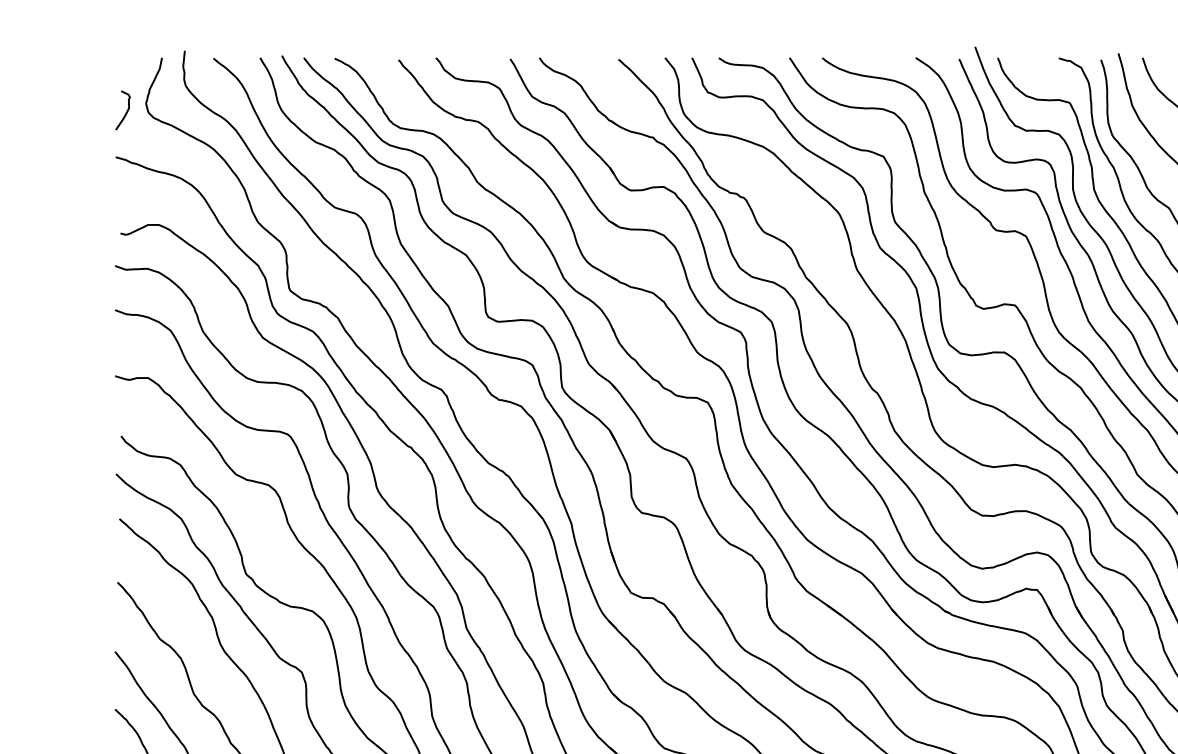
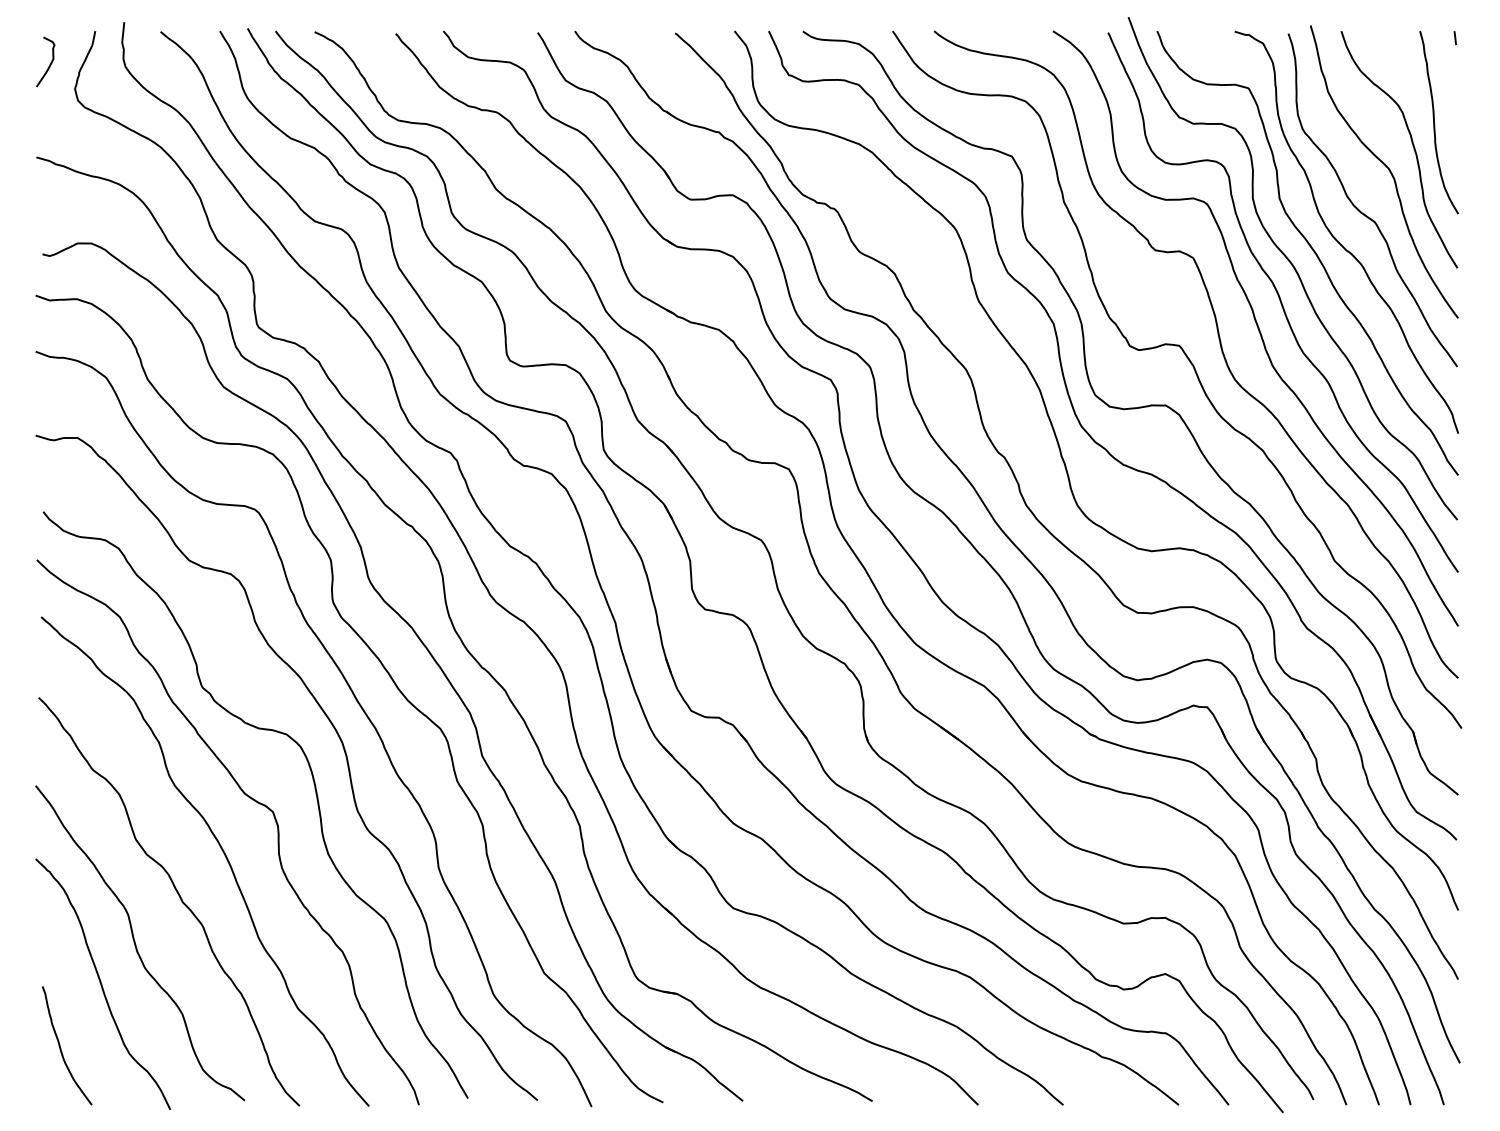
curve: (125, 112) -> (49, 64), moved

